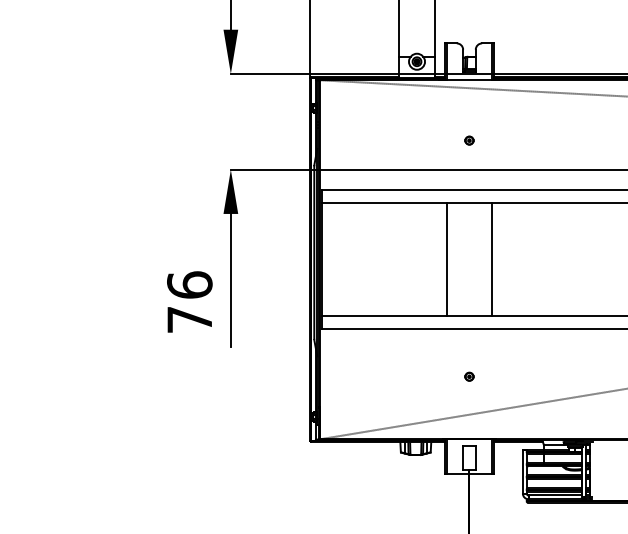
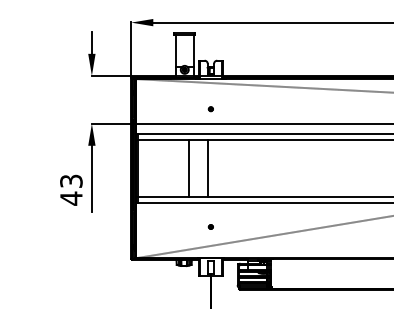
line: (446, 259) -> (188, 168), moved
line: (490, 259) -> (207, 168), moved
text: (189, 301) -> (71, 189), 76 -> 43

